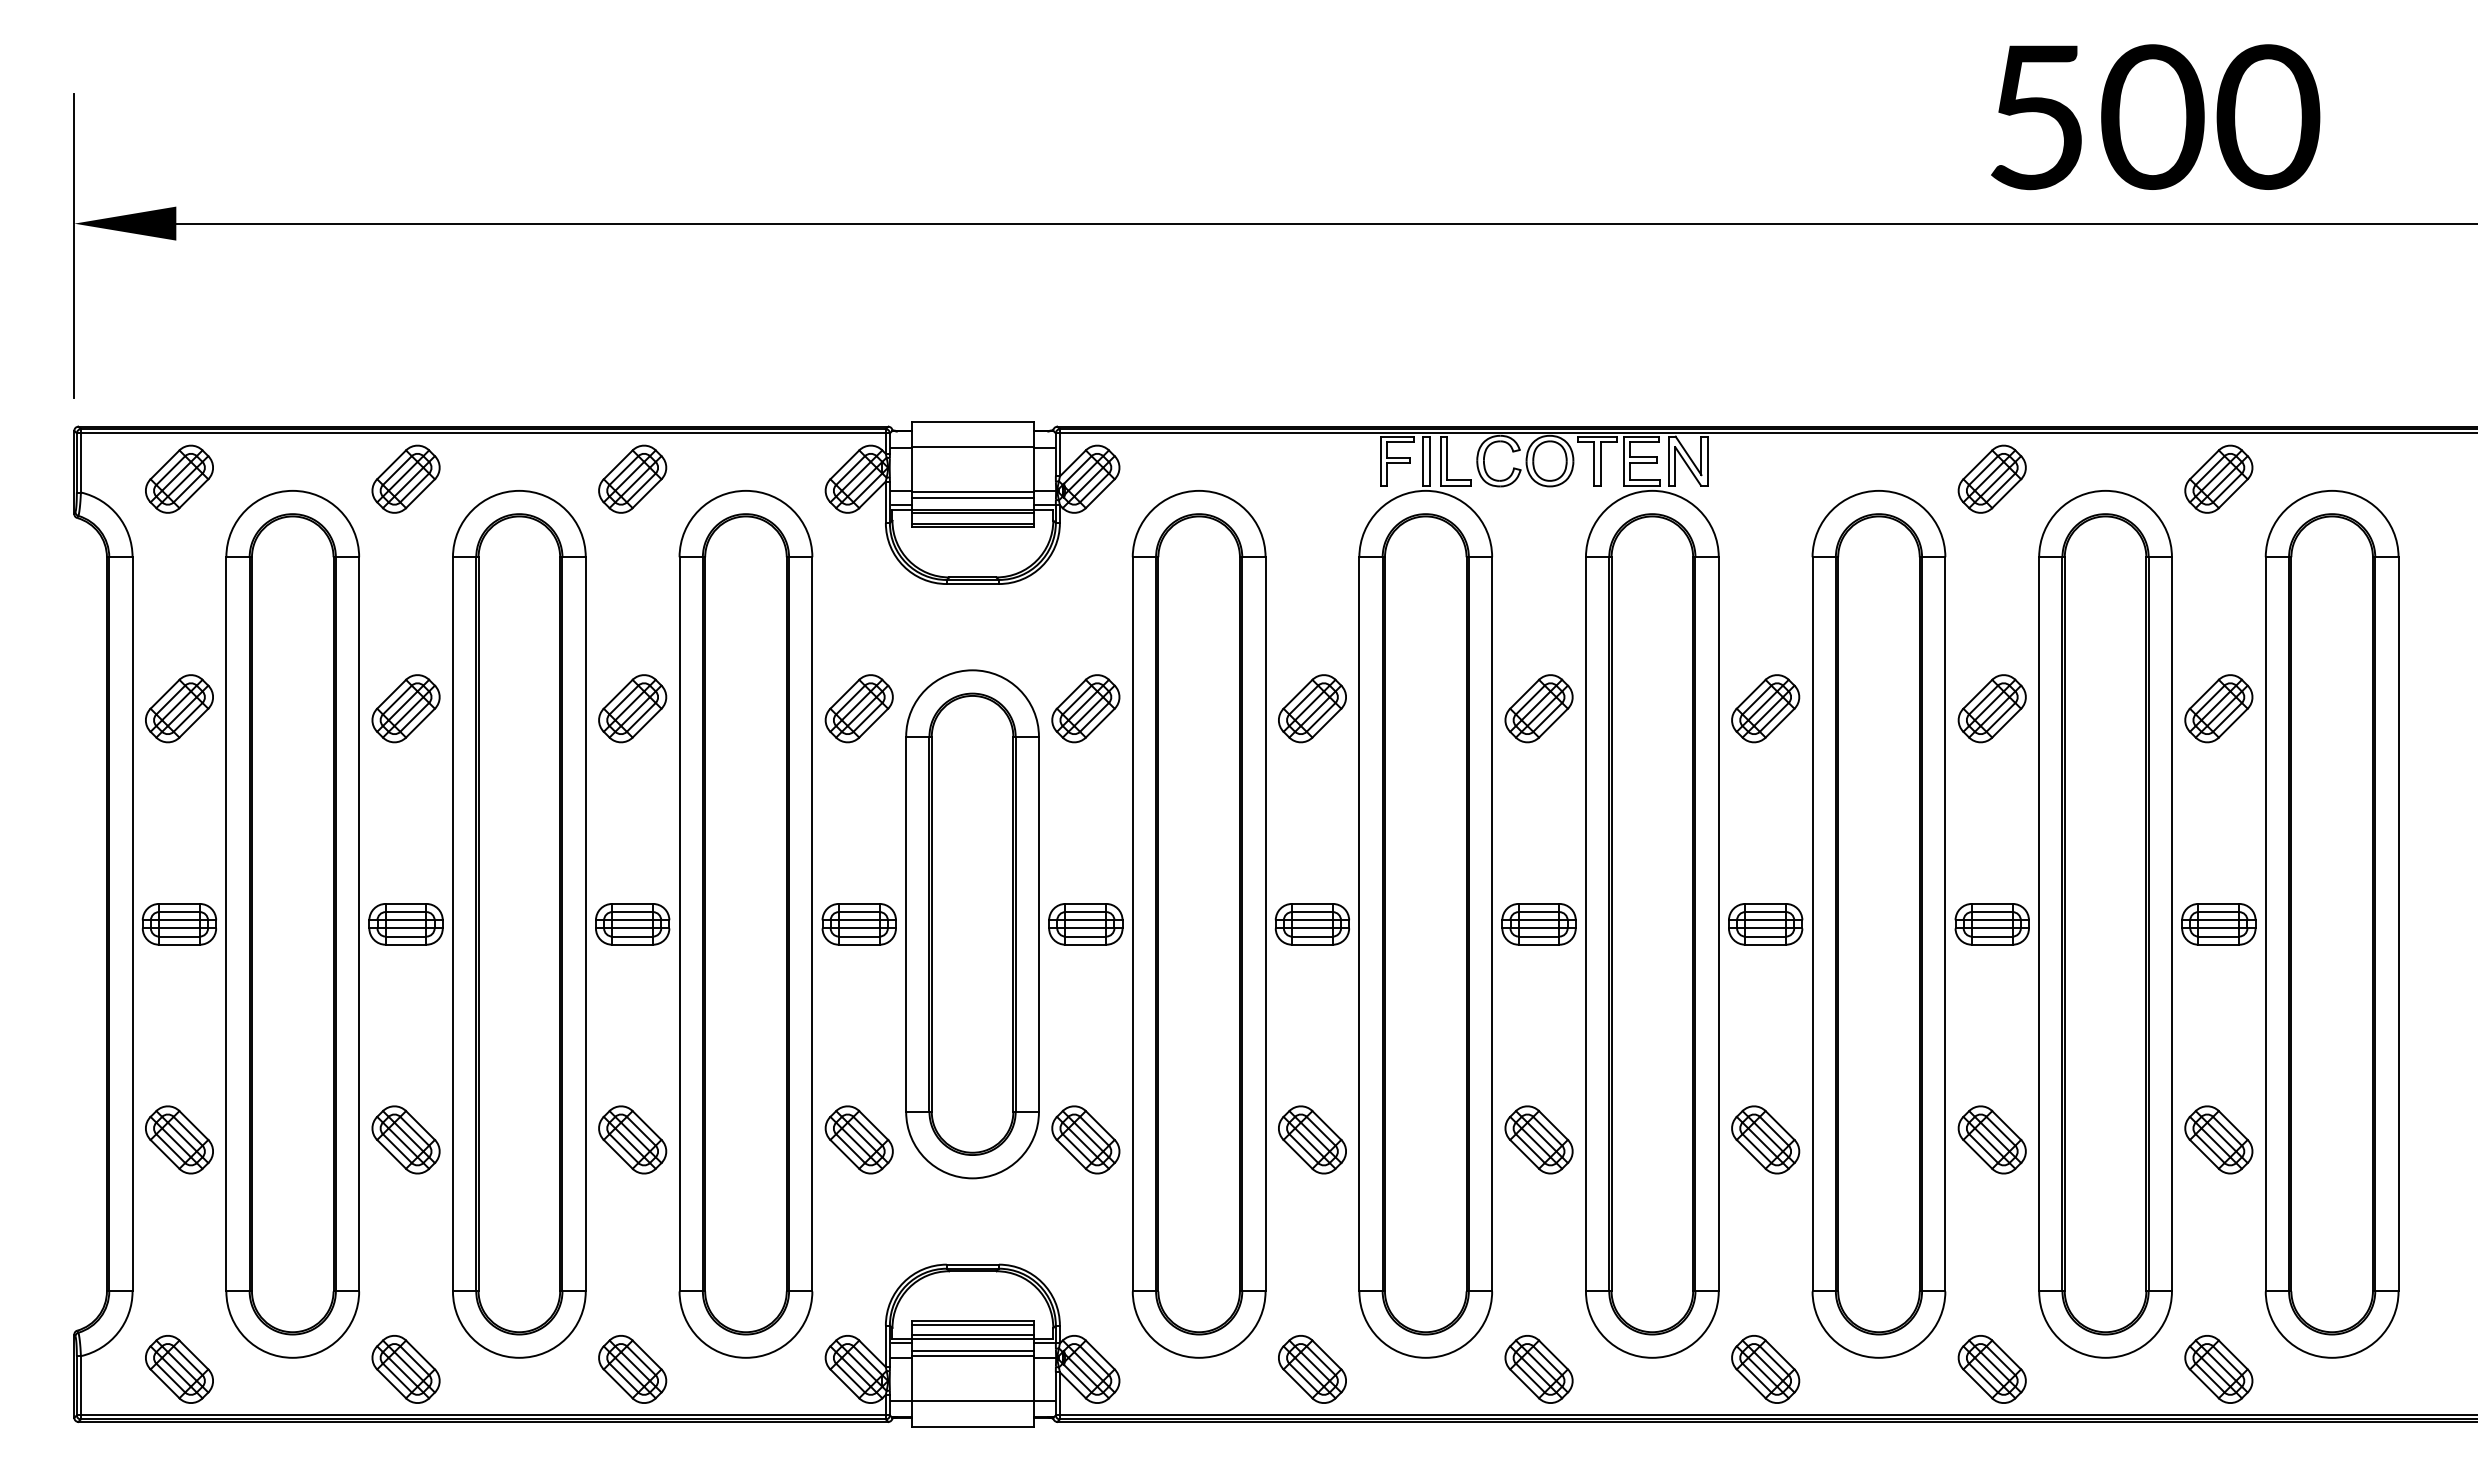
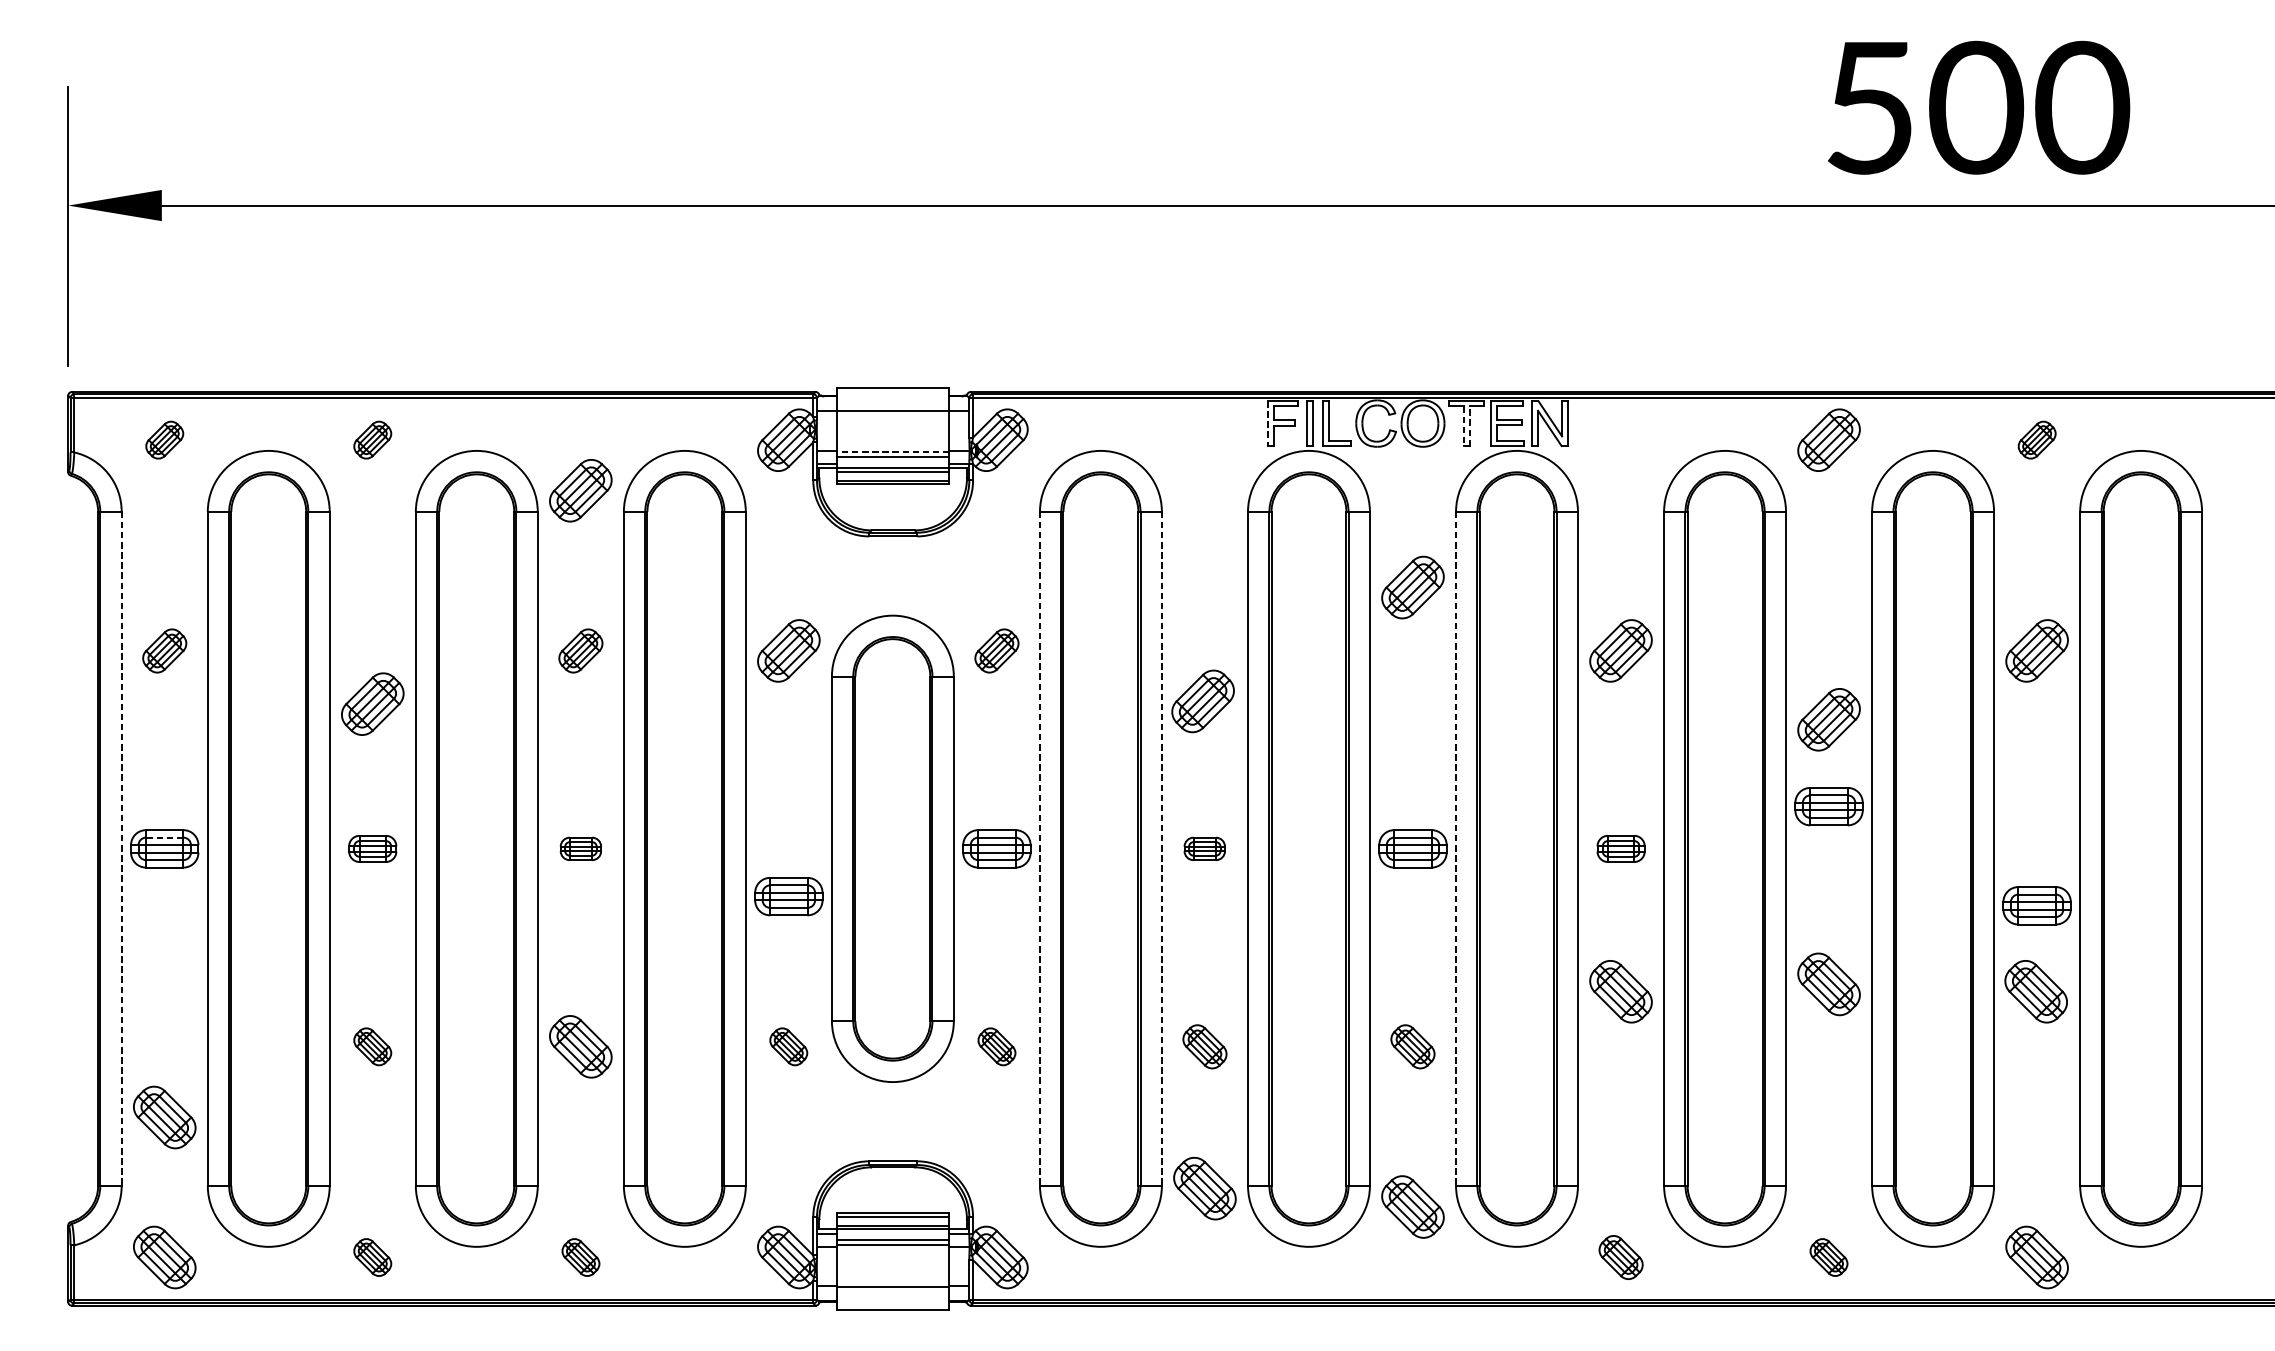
line: (1380, 461) -> (1267, 423), solid -> dashed
line: (1594, 464) -> (1463, 426), solid -> dashed
line: (1600, 464) -> (1469, 426), solid -> dashed
part: (179, 478) -> (164, 439), size x0.6
part: (405, 478) -> (372, 439), size x0.6
part: (632, 478) -> (580, 490), moved
part: (2218, 478) -> (2036, 439), size x0.6
line: (972, 492) -> (892, 452), solid -> dashed
part: (179, 708) -> (164, 650), size x0.7
part: (405, 708) -> (372, 703), moved
part: (632, 708) -> (580, 650), size x0.7
part: (1085, 708) -> (996, 650), size x0.7
part: (1312, 708) -> (1203, 701), moved
part: (1538, 708) -> (1412, 587), moved
part: (1991, 708) -> (1828, 719), moved
line: (178, 912) -> (163, 838), solid -> dashed
line: (132, 924) -> (121, 849), solid -> dashed
part: (405, 924) -> (372, 849), size x0.7
part: (632, 924) -> (580, 849), size x0.6
part: (858, 924) -> (788, 896), moved
line: (1132, 924) -> (1039, 849), solid -> dashed
line: (1265, 924) -> (1161, 849), solid -> dashed
part: (1311, 924) -> (1204, 849), size x0.6
line: (1585, 924) -> (1455, 849), solid -> dashed
part: (1765, 924) -> (1620, 849), size x0.7
part: (1991, 924) -> (1828, 806), moved
part: (2218, 924) -> (2036, 905), moved
part: (179, 1139) -> (164, 1117), moved
part: (405, 1139) -> (372, 1046), size x0.6
part: (858, 1139) -> (788, 1046), size x0.6
part: (1085, 1139) -> (996, 1046), size x0.6
part: (1312, 1139) -> (1204, 1046), size x0.7
part: (1538, 1139) -> (1412, 1046), size x0.7
part: (1765, 1139) -> (1620, 991), moved
part: (1991, 1139) -> (1828, 983), moved
part: (2218, 1139) -> (2035, 991), moved
part: (405, 1369) -> (372, 1257), size x0.6
part: (632, 1369) -> (580, 1257), size x0.6
part: (1312, 1369) -> (1204, 1188), moved
part: (1538, 1369) -> (1412, 1207), moved
part: (1765, 1369) -> (1620, 1257), size x0.7
part: (1991, 1369) -> (1828, 1257), size x0.6

